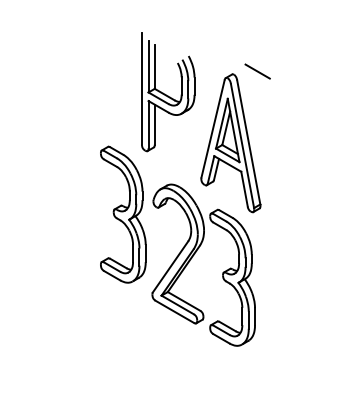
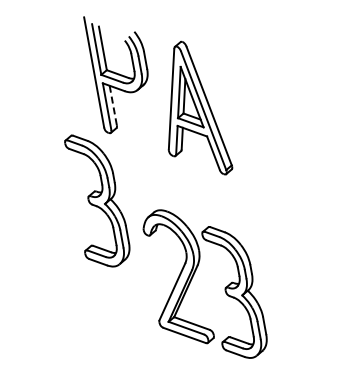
line: (257, 71) -> (205, 34), removed
line: (154, 124) -> (112, 105), solid -> dashed
part: (192, 258) -> (192, 279), moved

